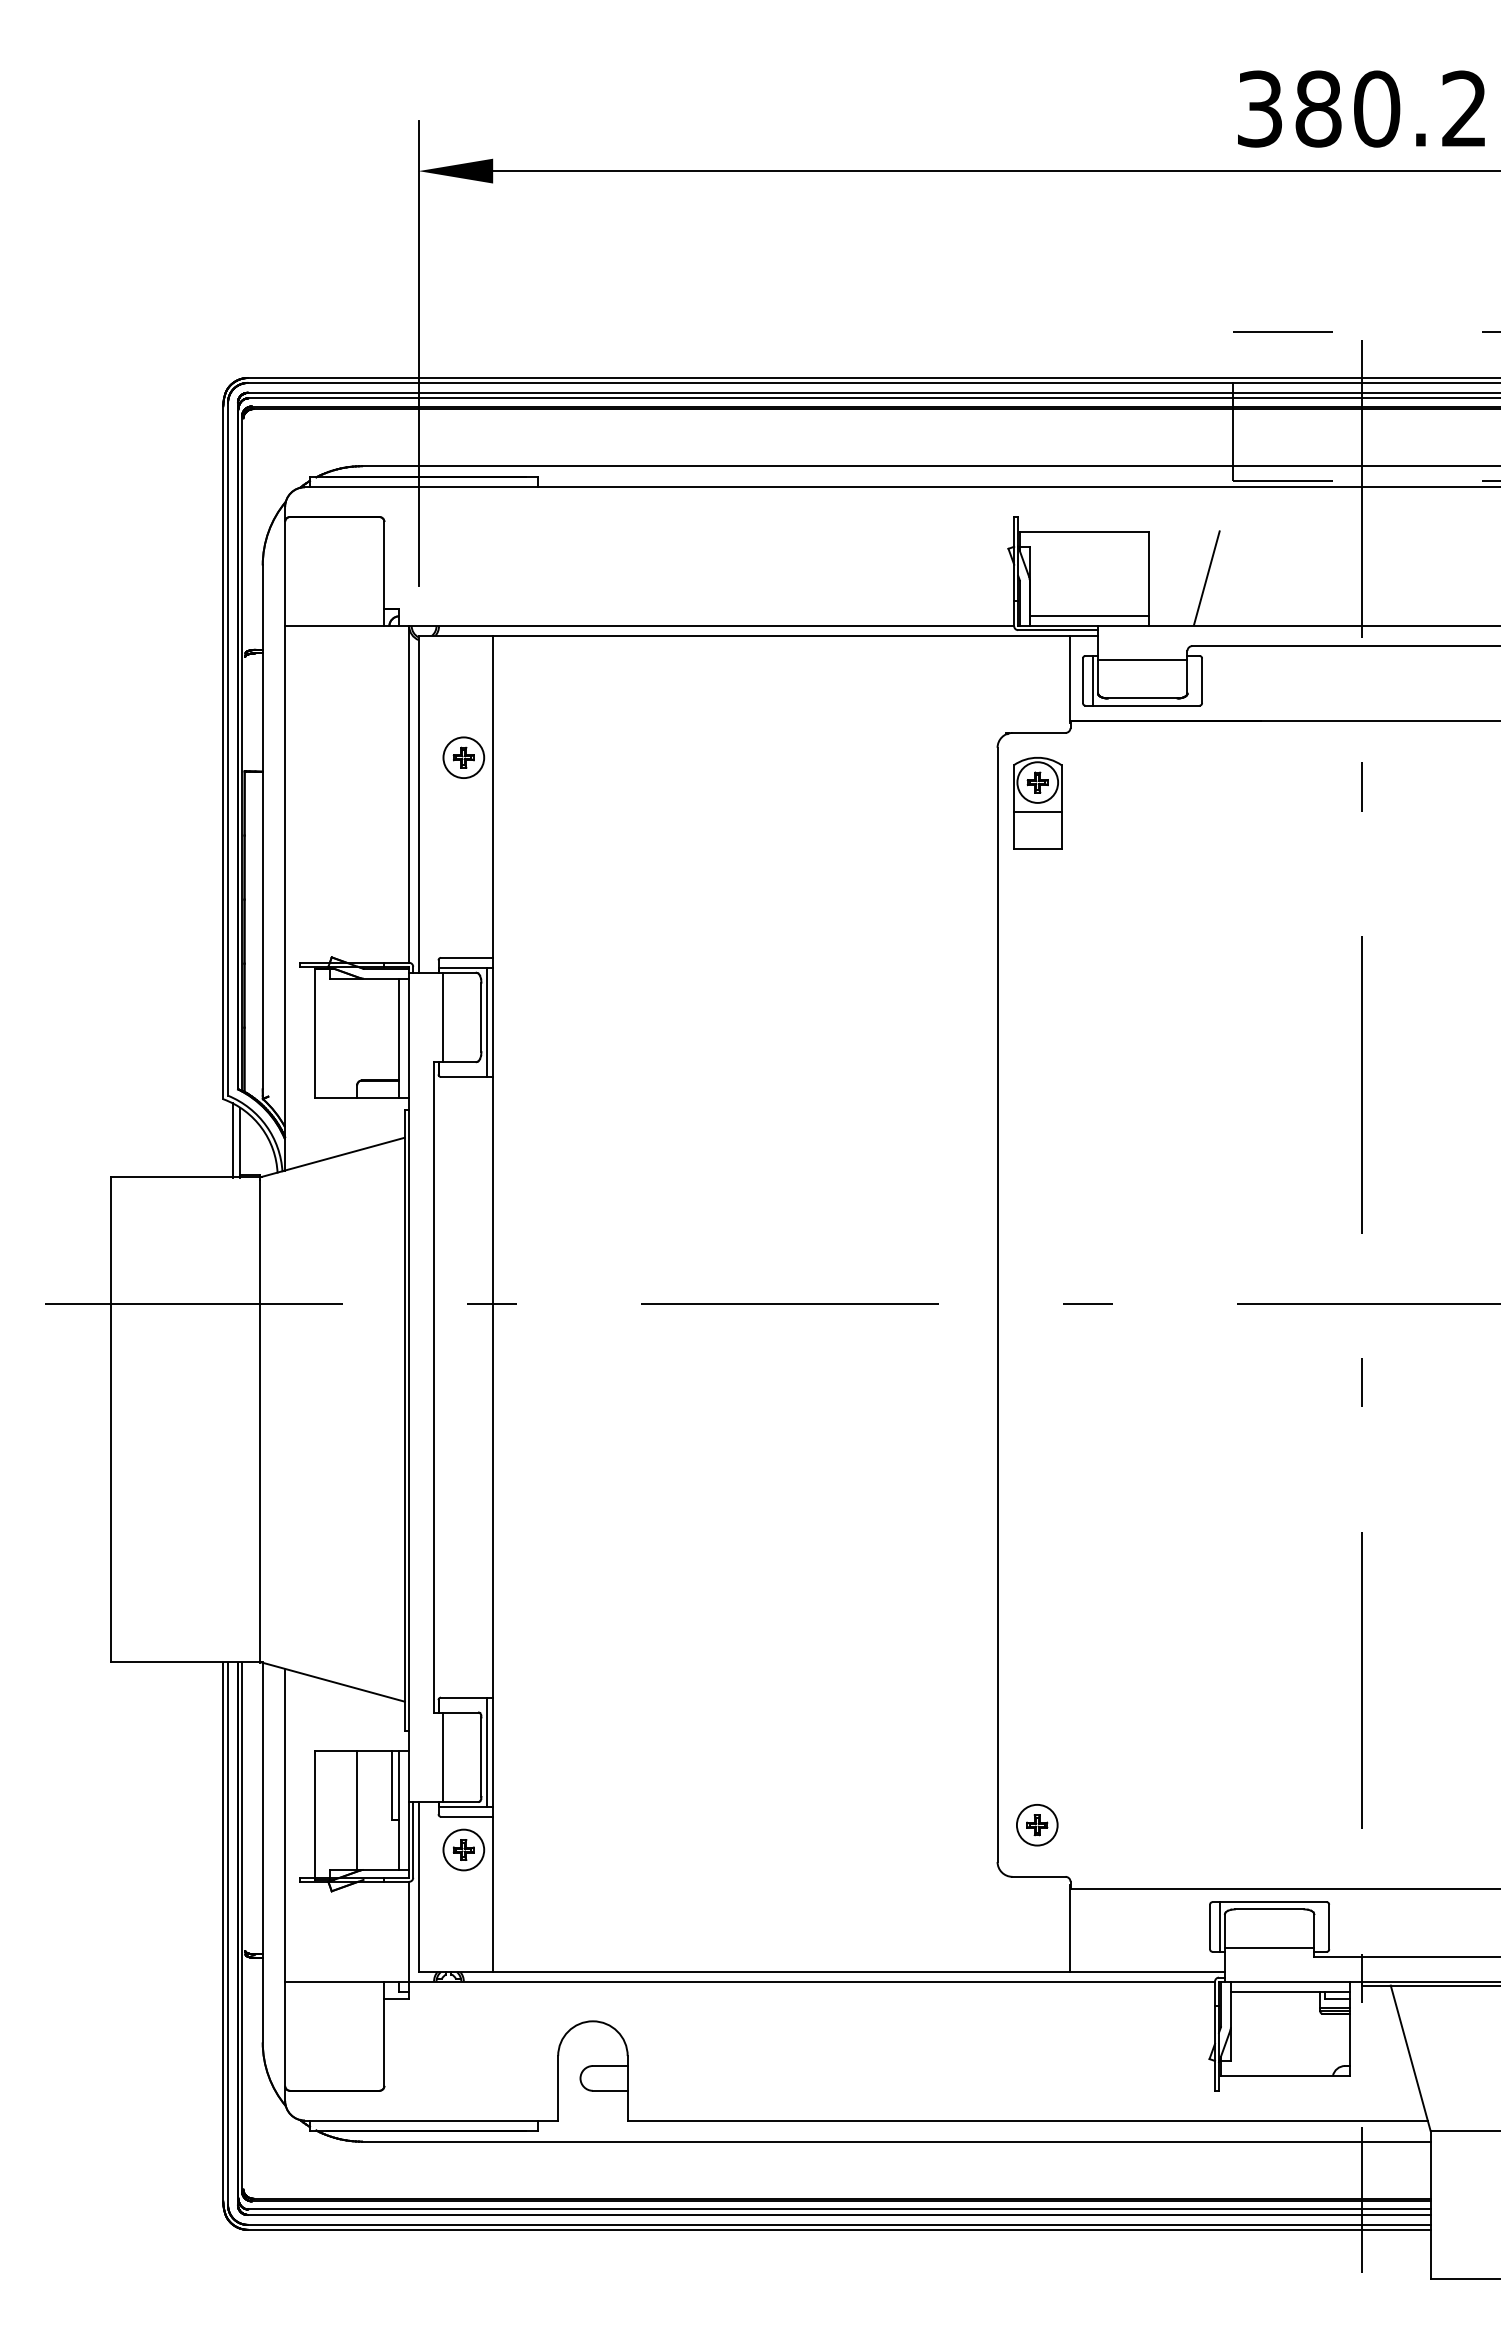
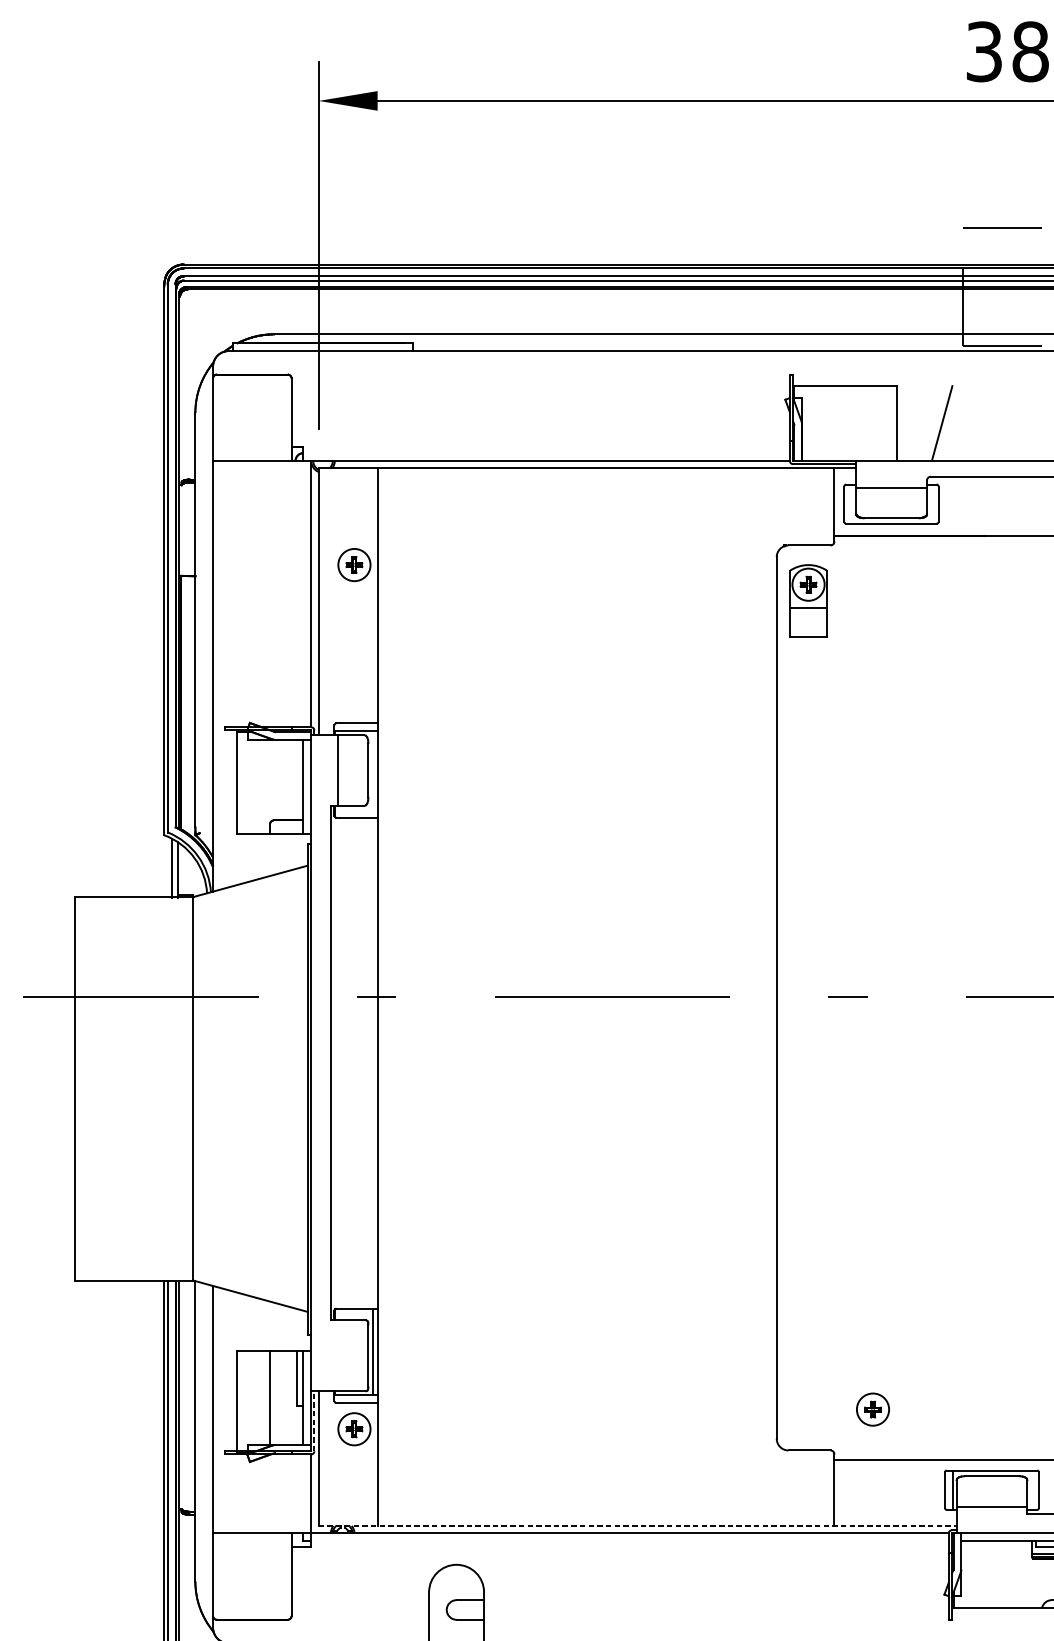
line: (1088, 616) -> (848, 453), removed
line: (1092, 680) -> (851, 503), removed
line: (486, 1022) -> (372, 774), removed
line: (442, 1756) -> (337, 1355), removed
part: (1037, 1825) -> (873, 1409), moved
line: (413, 1839) -> (314, 1420), solid -> dashed
line: (822, 1972) -> (638, 1526), solid -> dashed

